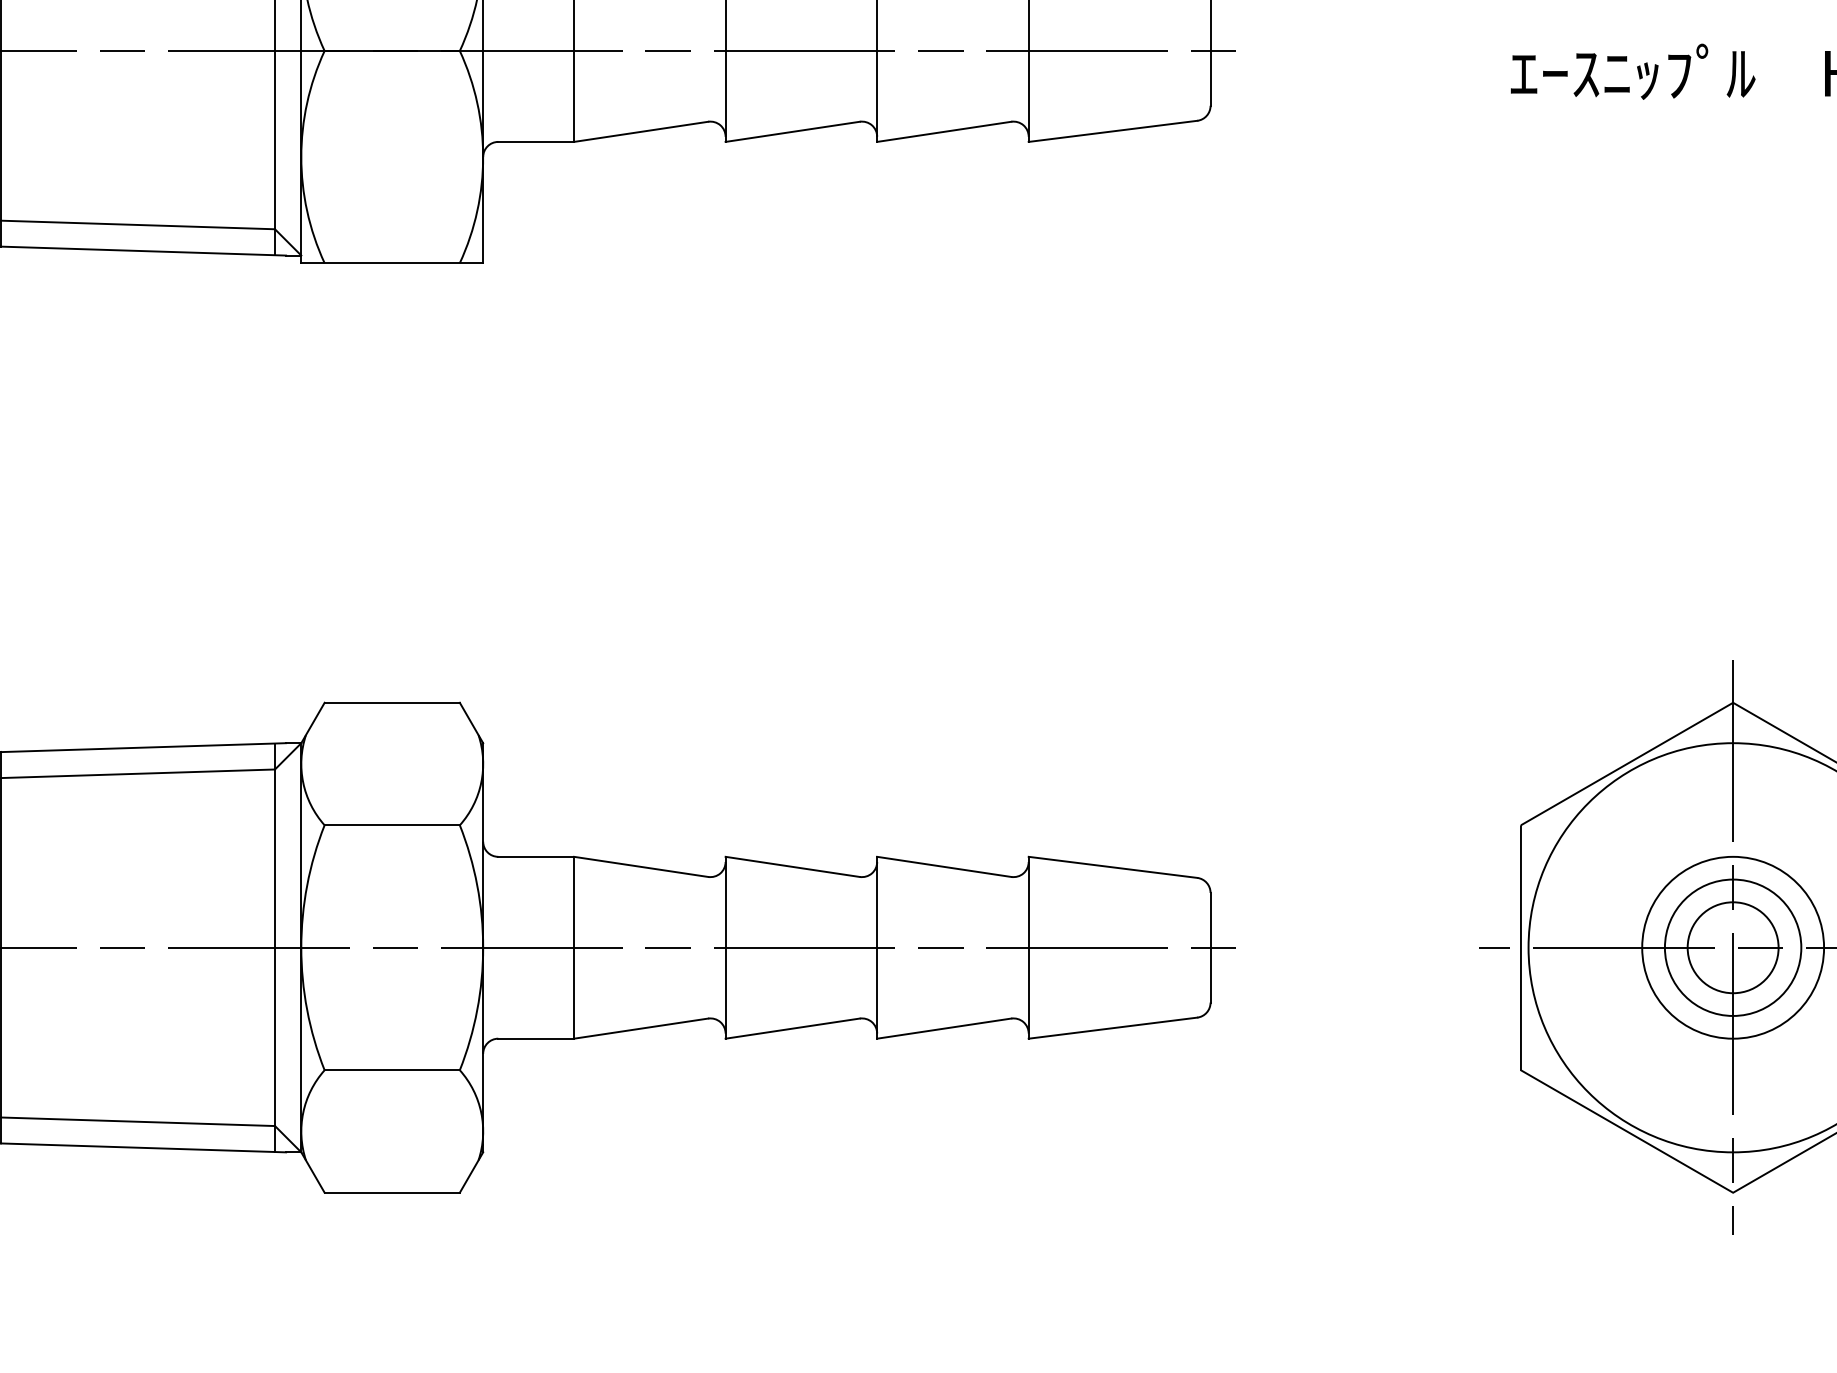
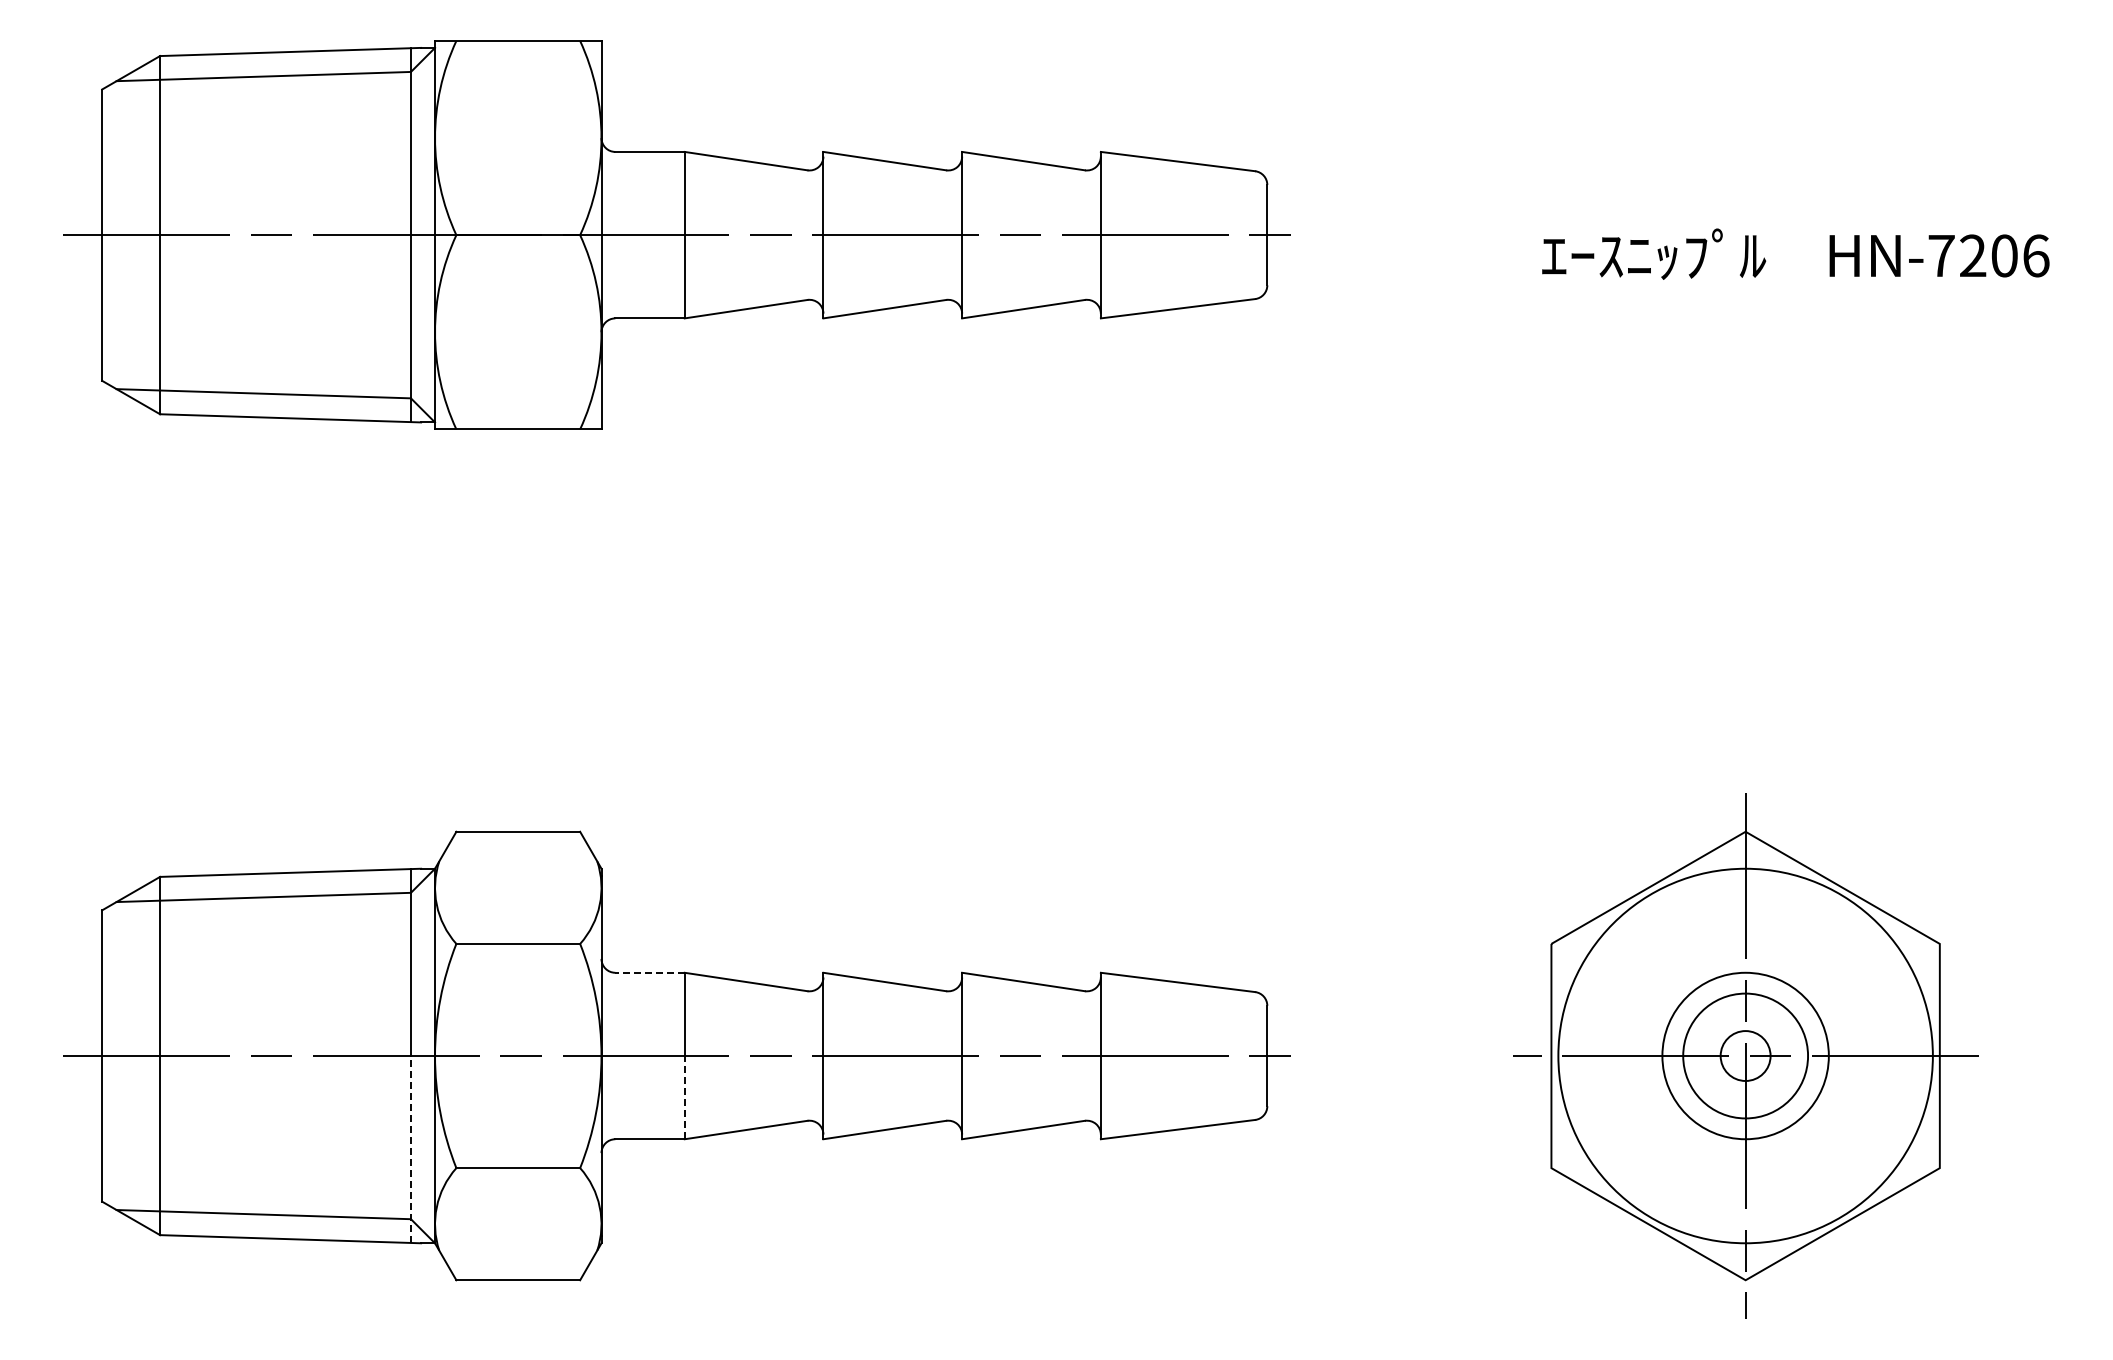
line: (536, 856) -> (650, 972), solid -> dashed
circle: (1732, 947) -> (1745, 1055), size x0.6
line: (573, 993) -> (684, 1097), solid -> dashed
line: (274, 1049) -> (410, 1149), solid -> dashed

